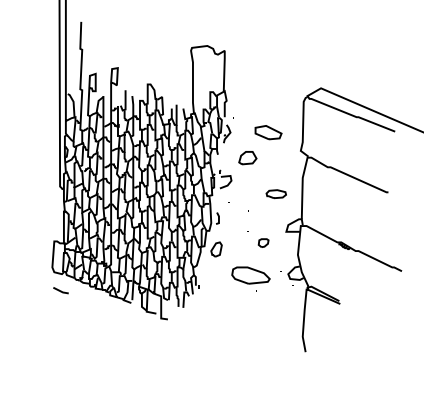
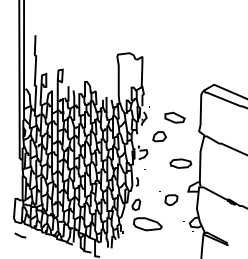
part: (276, 193) -> (180, 163), size x1.43
part: (263, 242) -> (171, 199), size x1.67
part: (250, 278) -> (147, 226), moved

